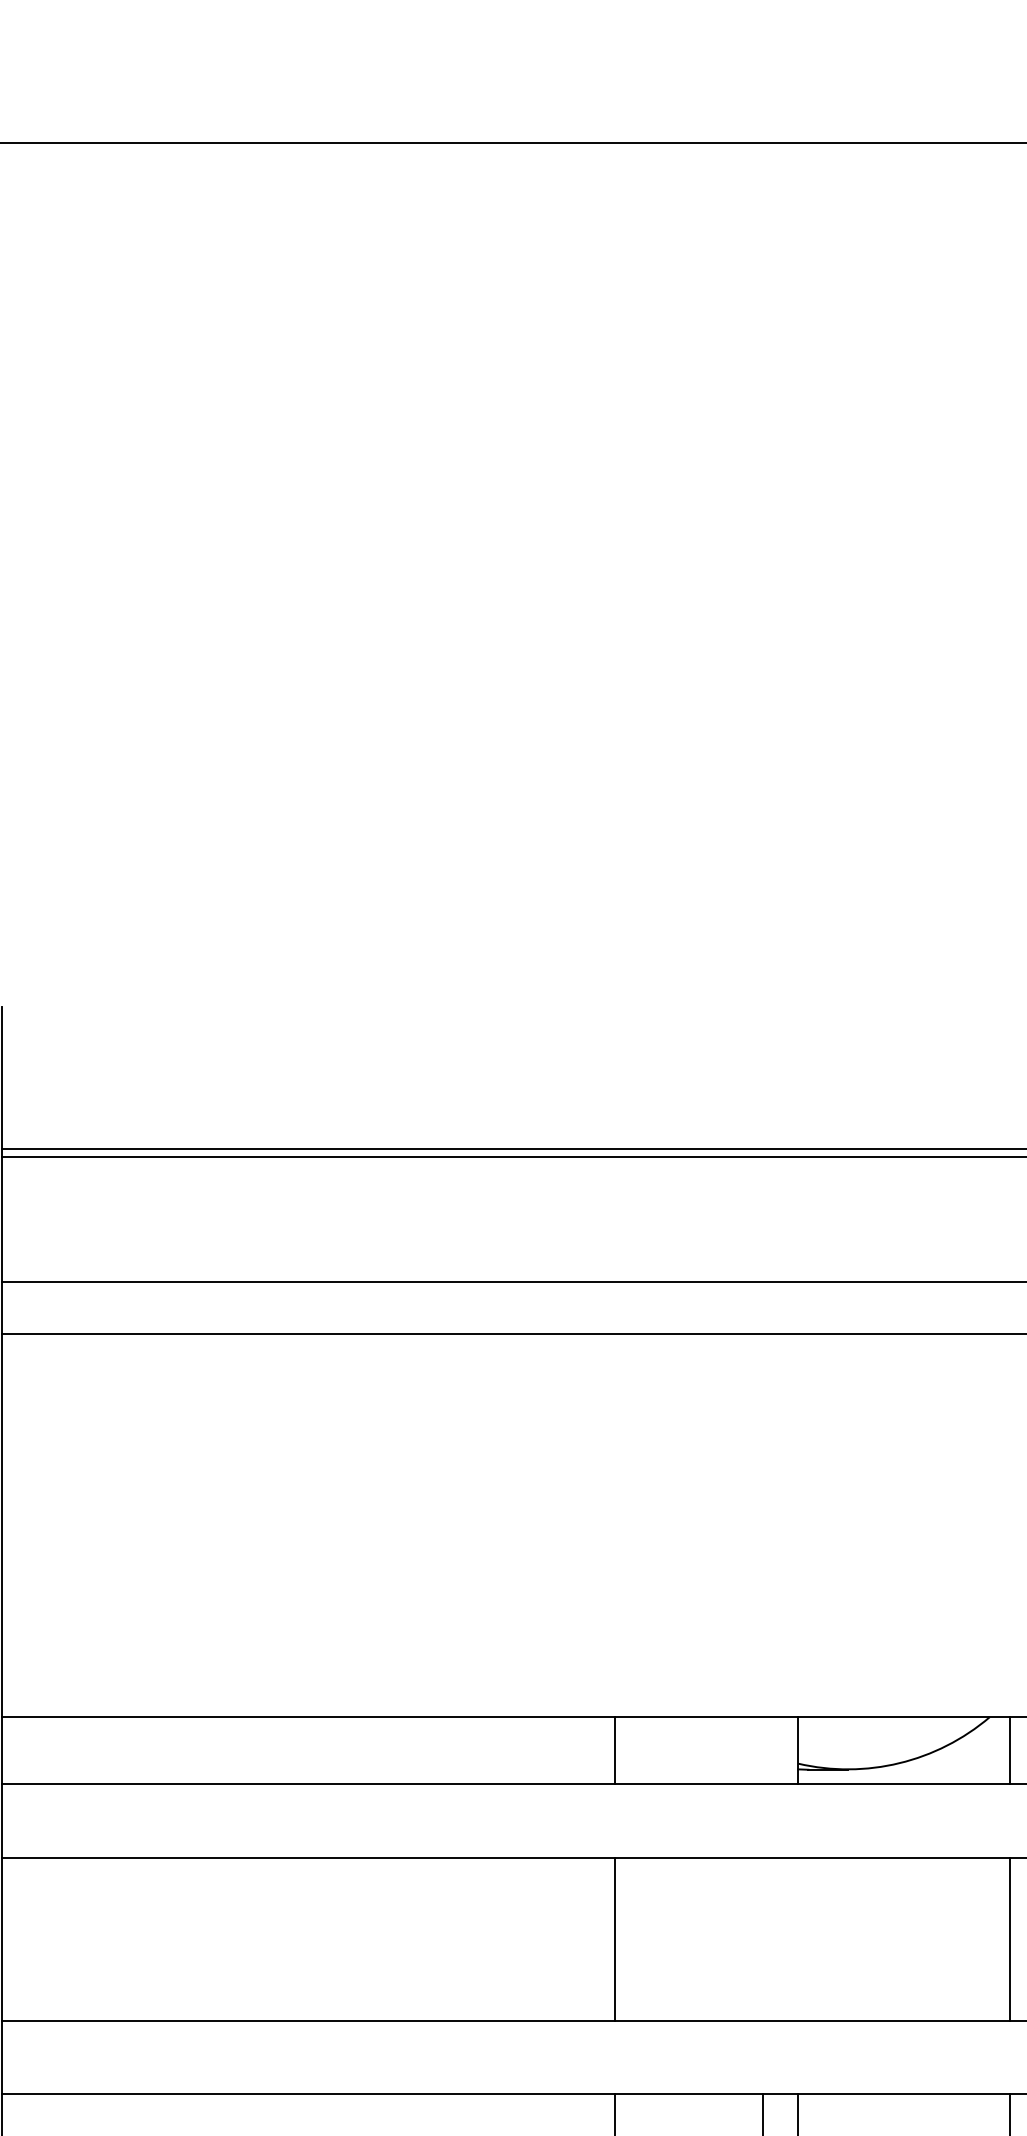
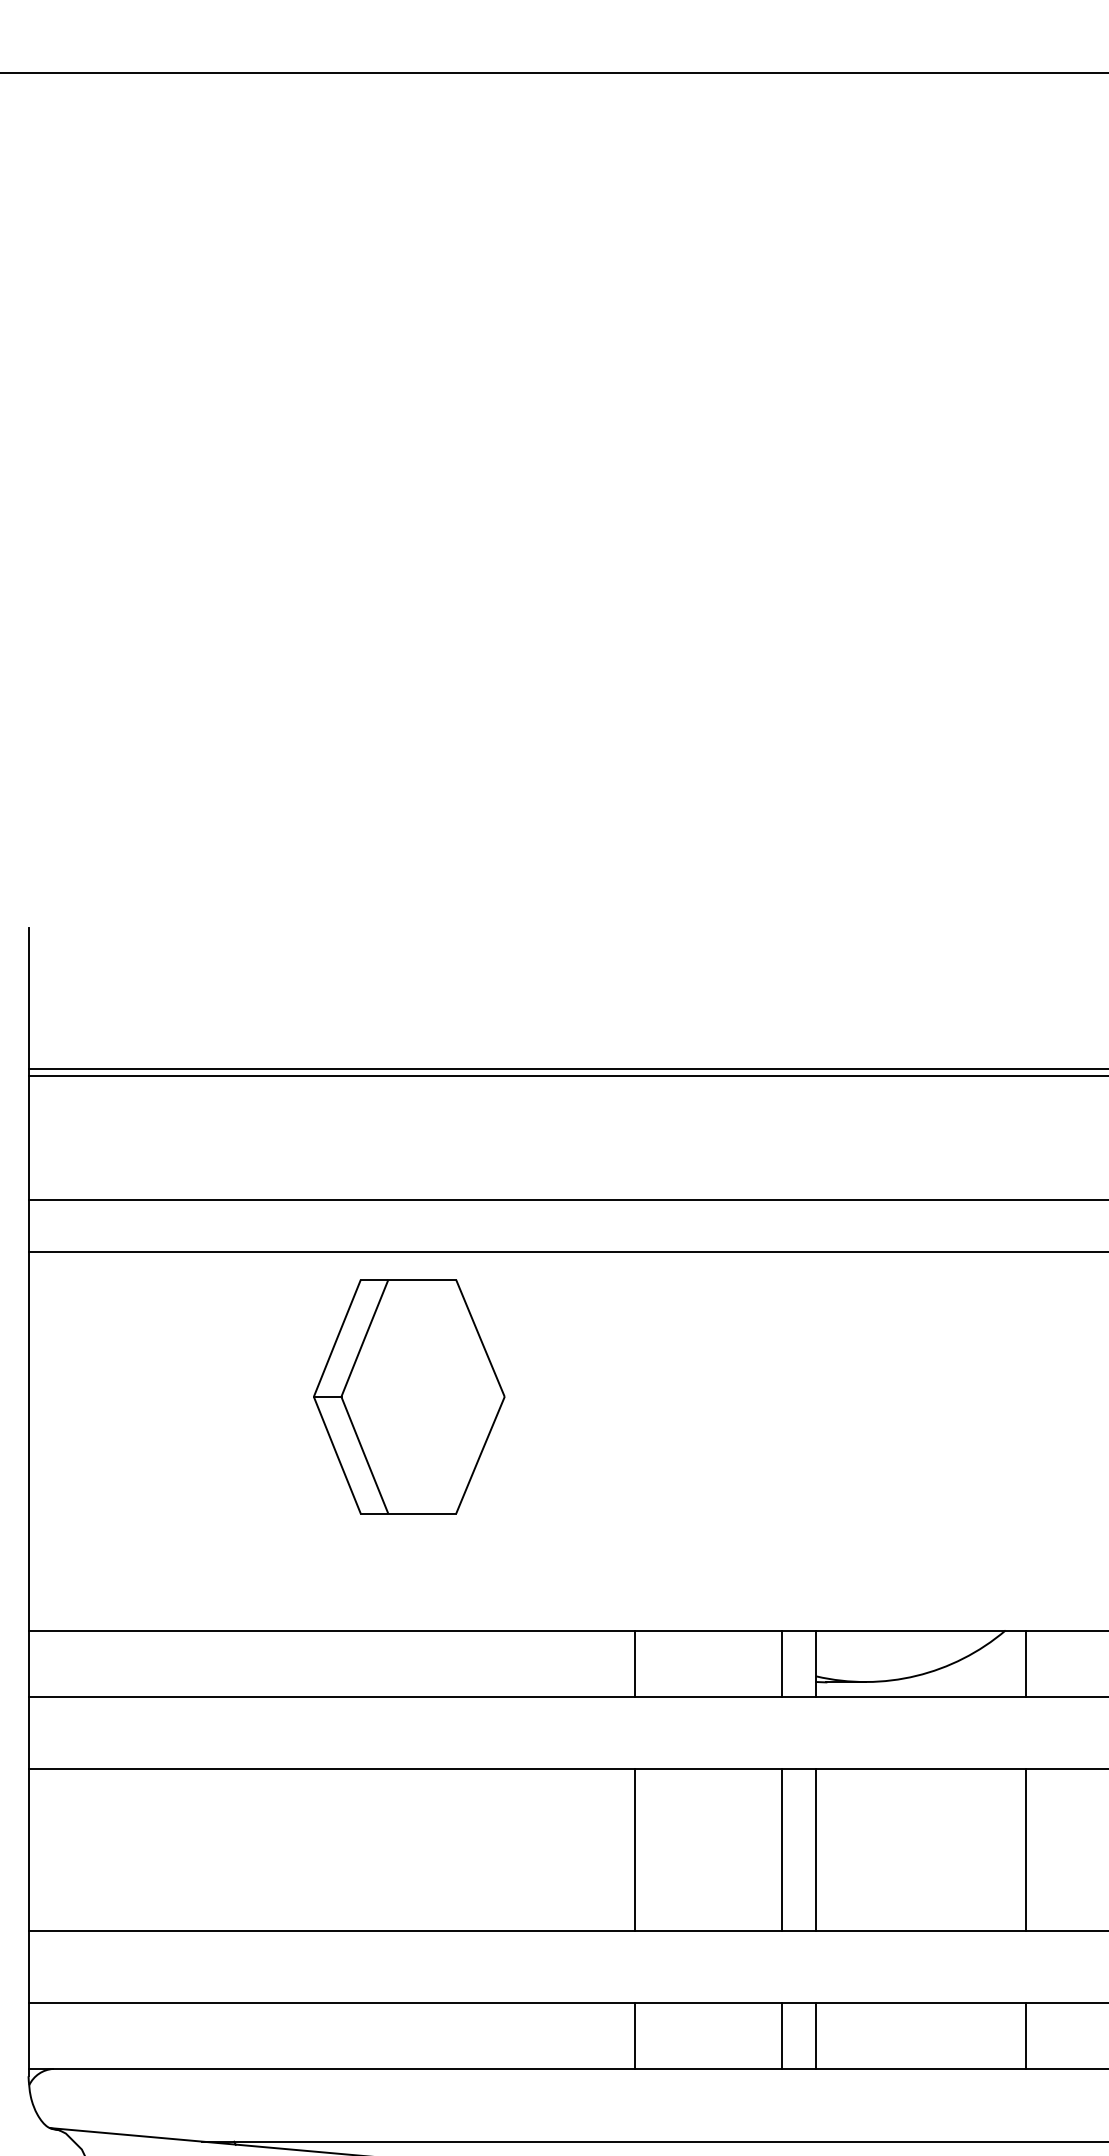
part: (387, 1480) -> (409, 1396), added
line: (763, 1750) -> (781, 1663), added
line: (763, 1938) -> (781, 1849), added
line: (798, 1938) -> (816, 1849), added

